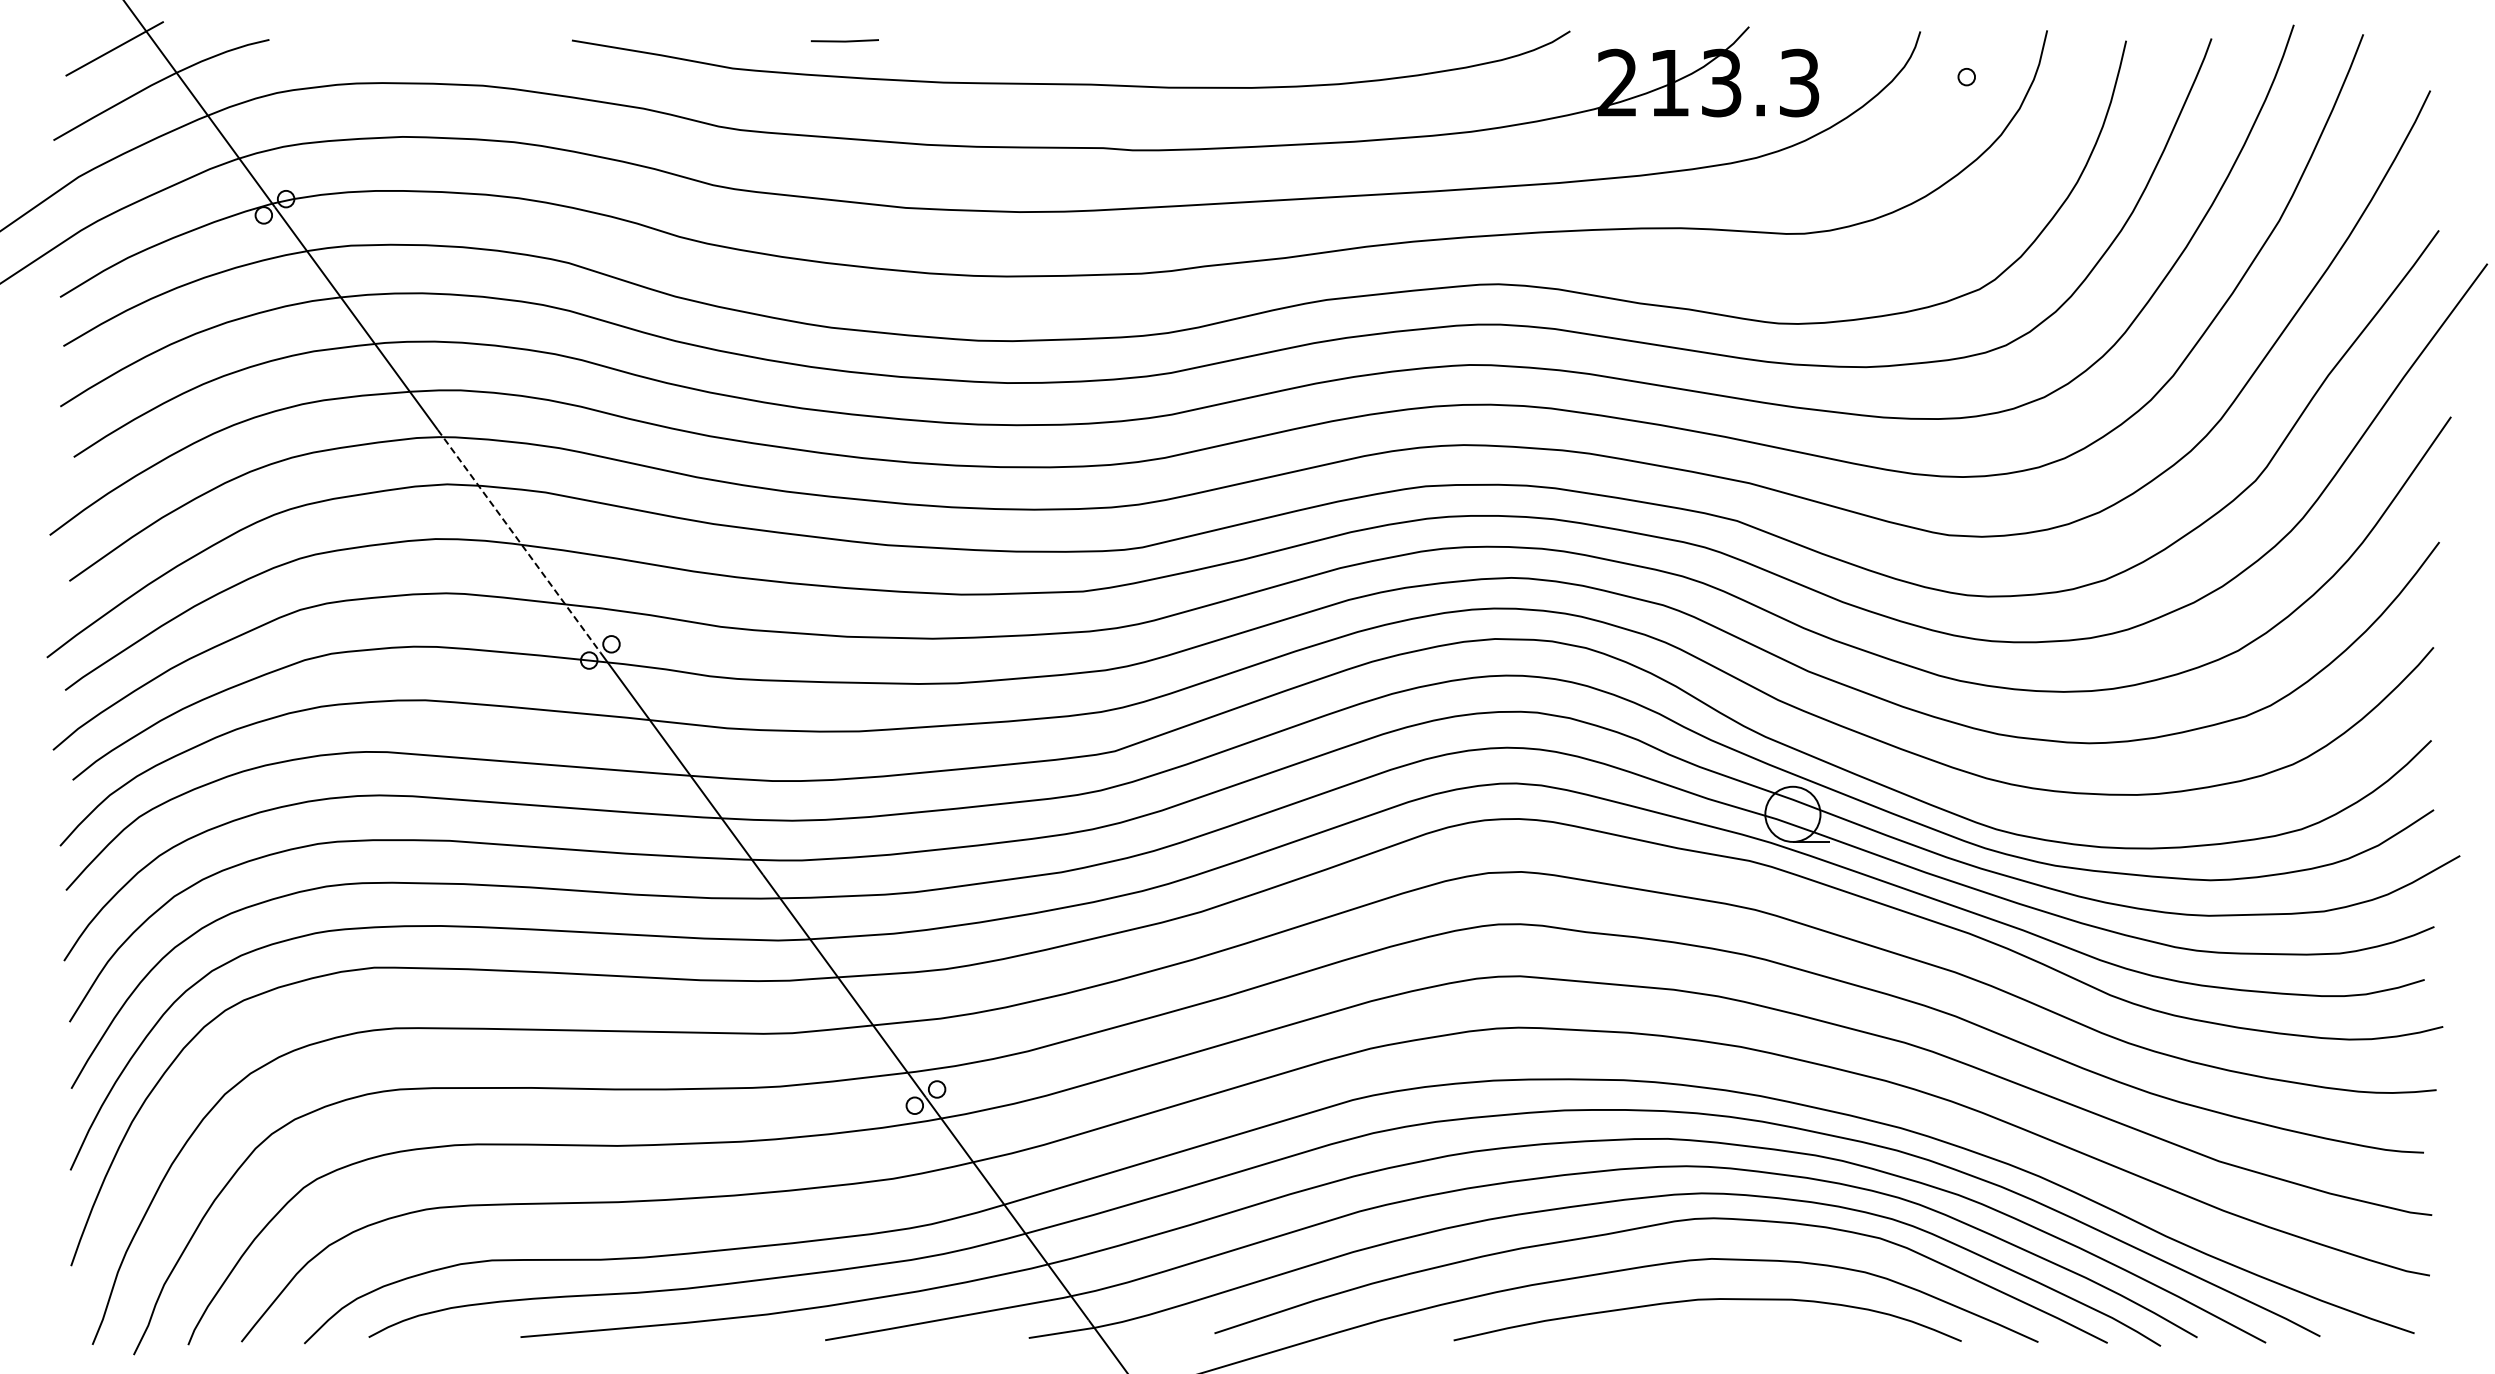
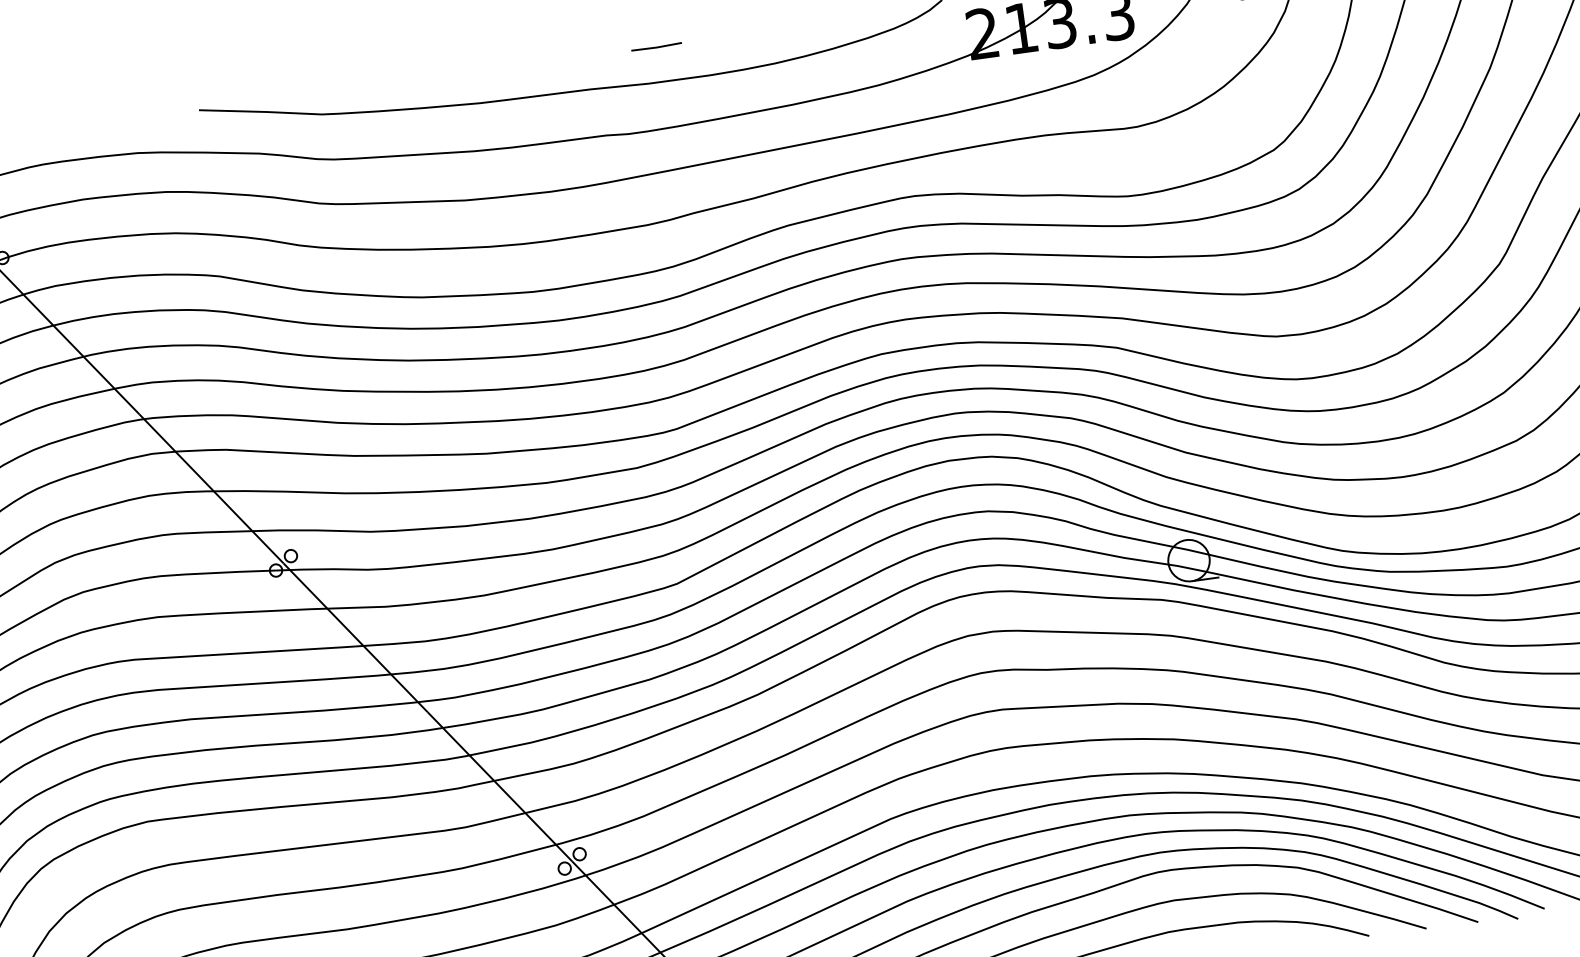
line: (844, 40) -> (656, 46), moved
line: (519, 541) -> (211, 489), dashed -> solid

